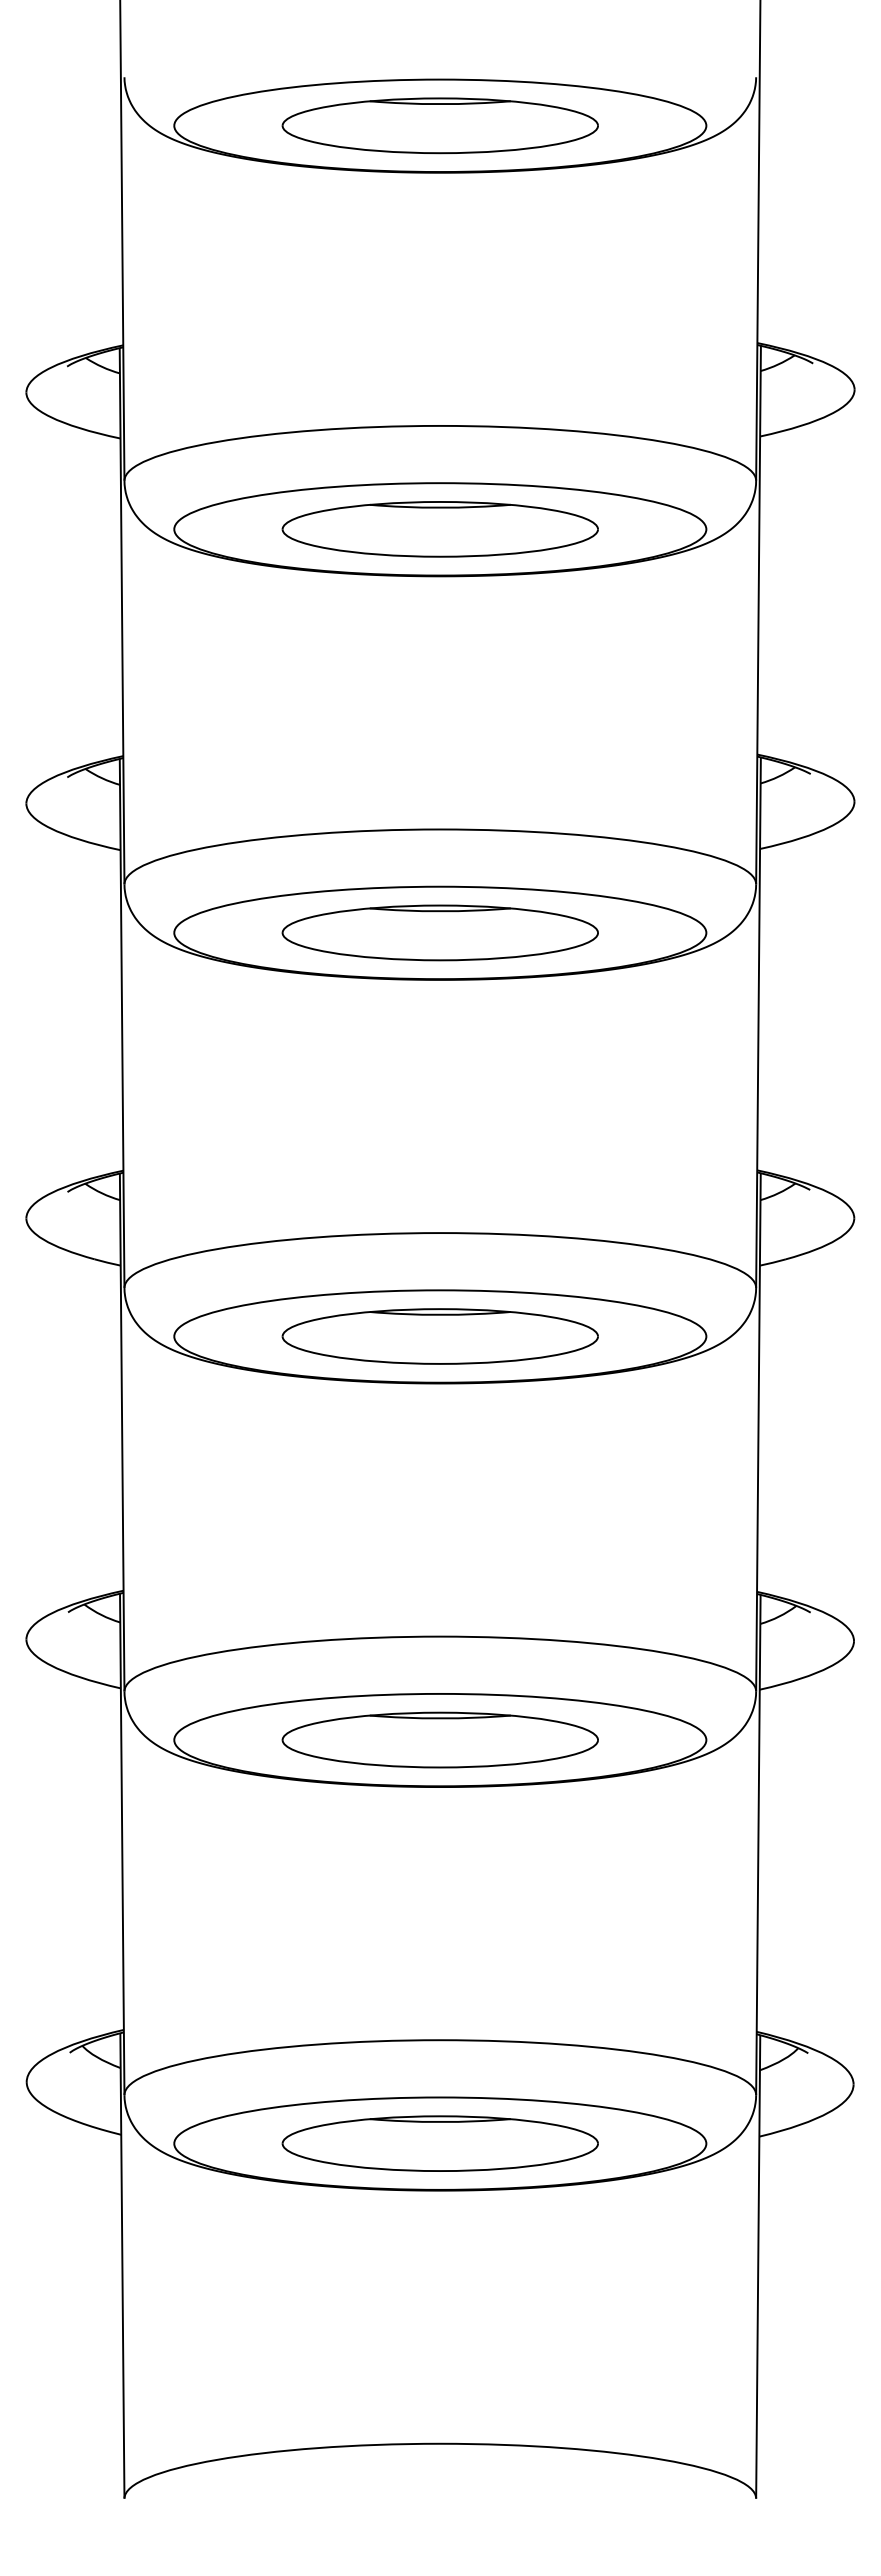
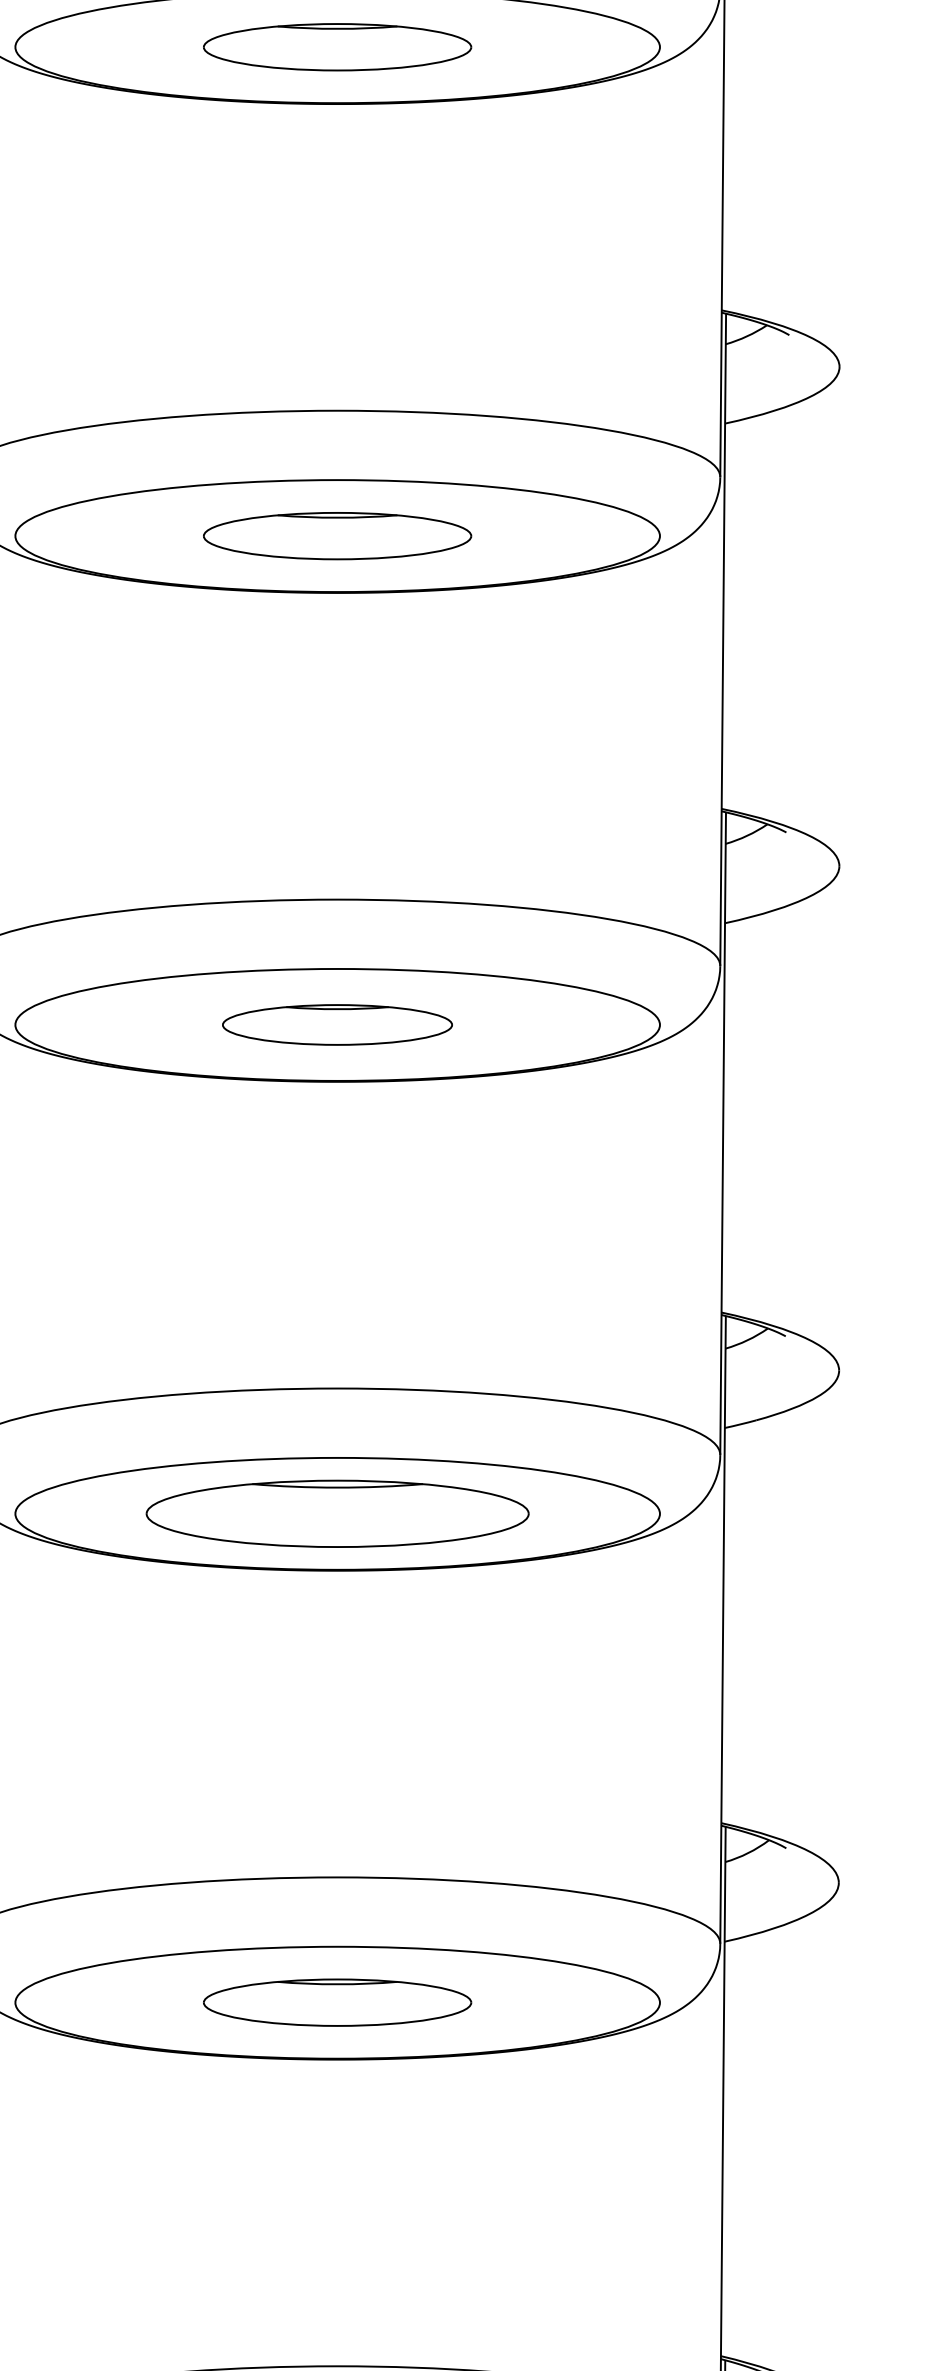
part: (439, 125) -> (336, 46), size x0.7
part: (439, 529) -> (336, 536), size x0.7
part: (439, 932) -> (336, 1024), size x0.6
part: (439, 1739) -> (336, 2002), size x0.7

